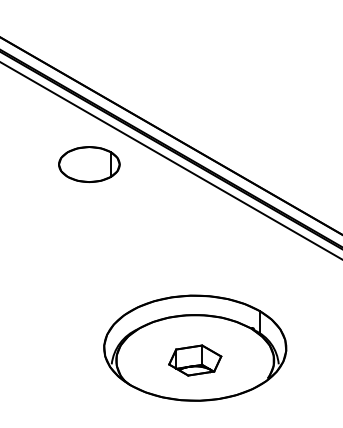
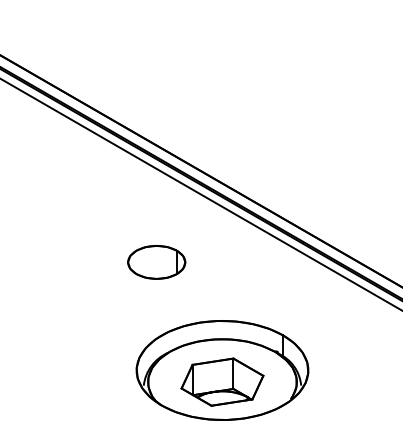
part: (89, 164) -> (156, 262), moved
part: (195, 359) -> (222, 381), size x1.67

